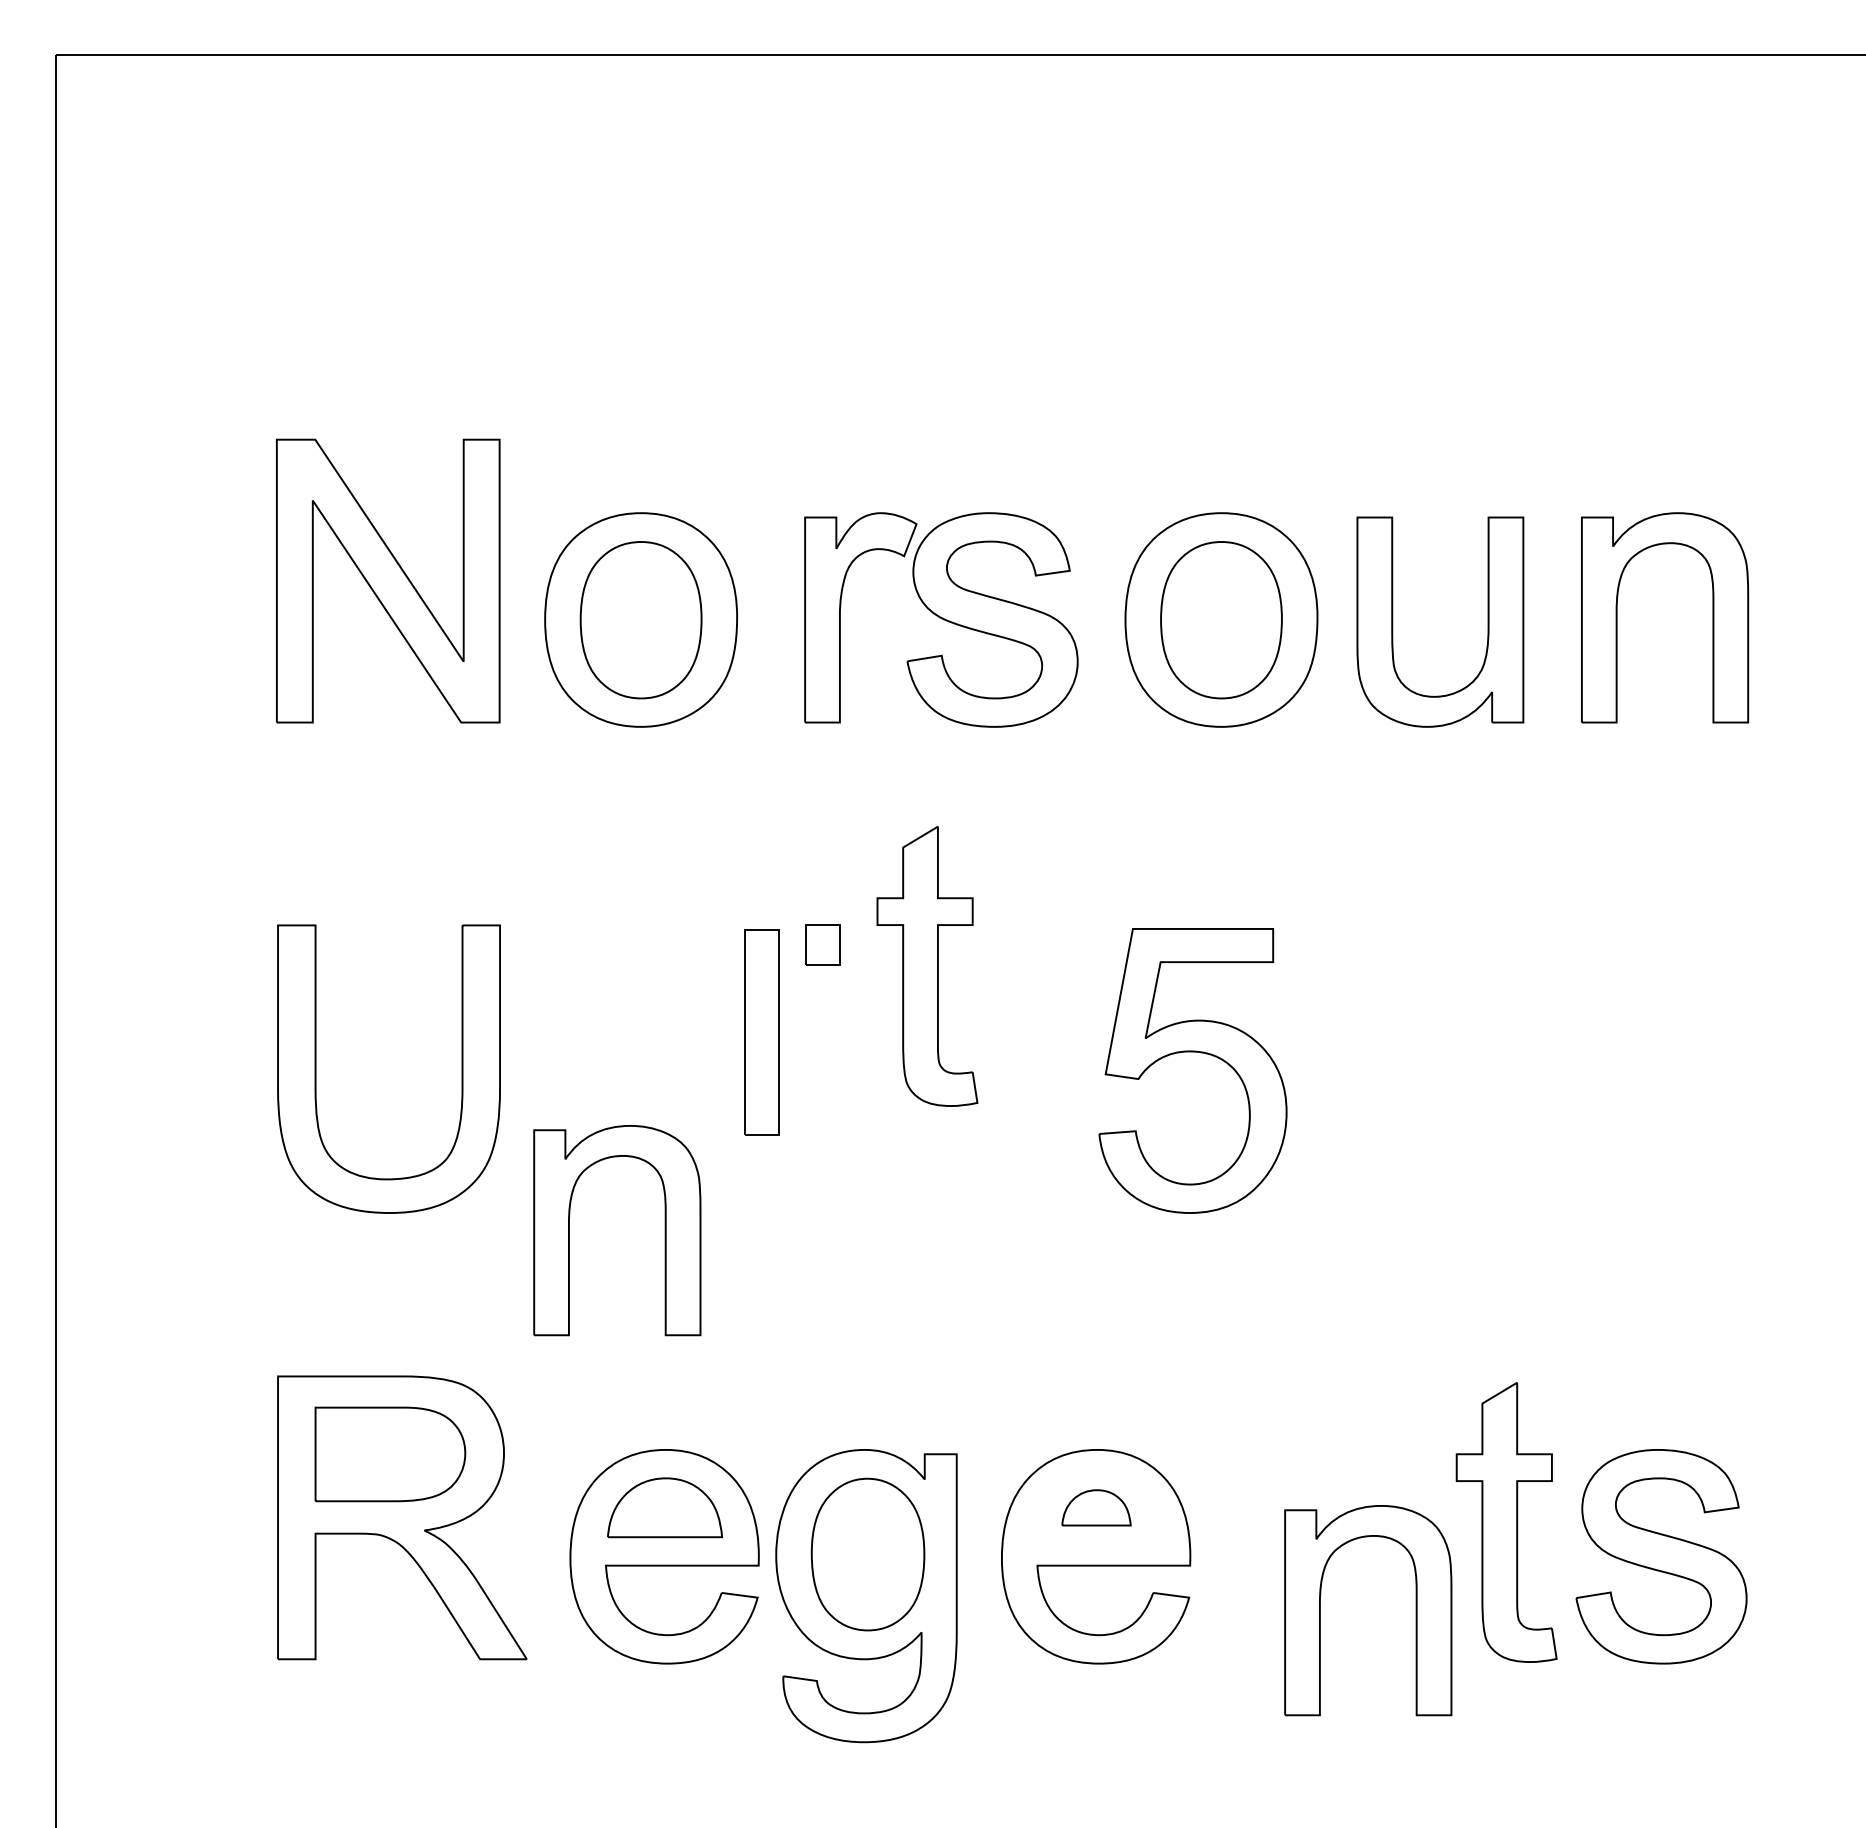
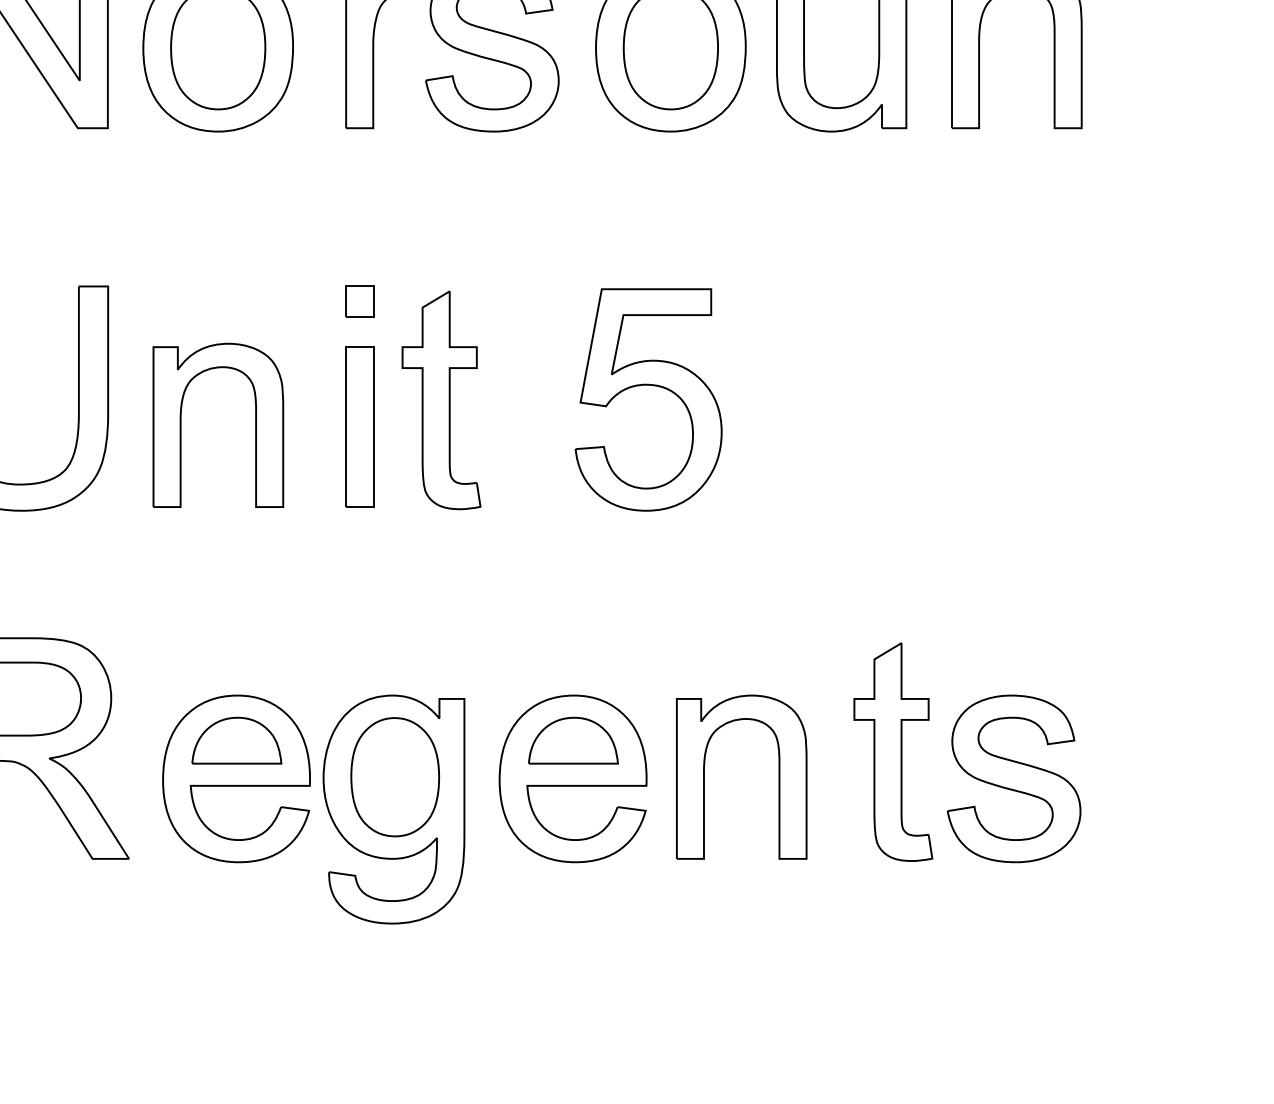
part: (927, 966) -> (441, 400), moved
part: (761, 1032) -> (359, 426), moved
part: (664, 1230) -> (255, 425), moved
part: (1096, 1507) -> (573, 740), size x1.67
part: (1415, 1610) -> (778, 777), moved

